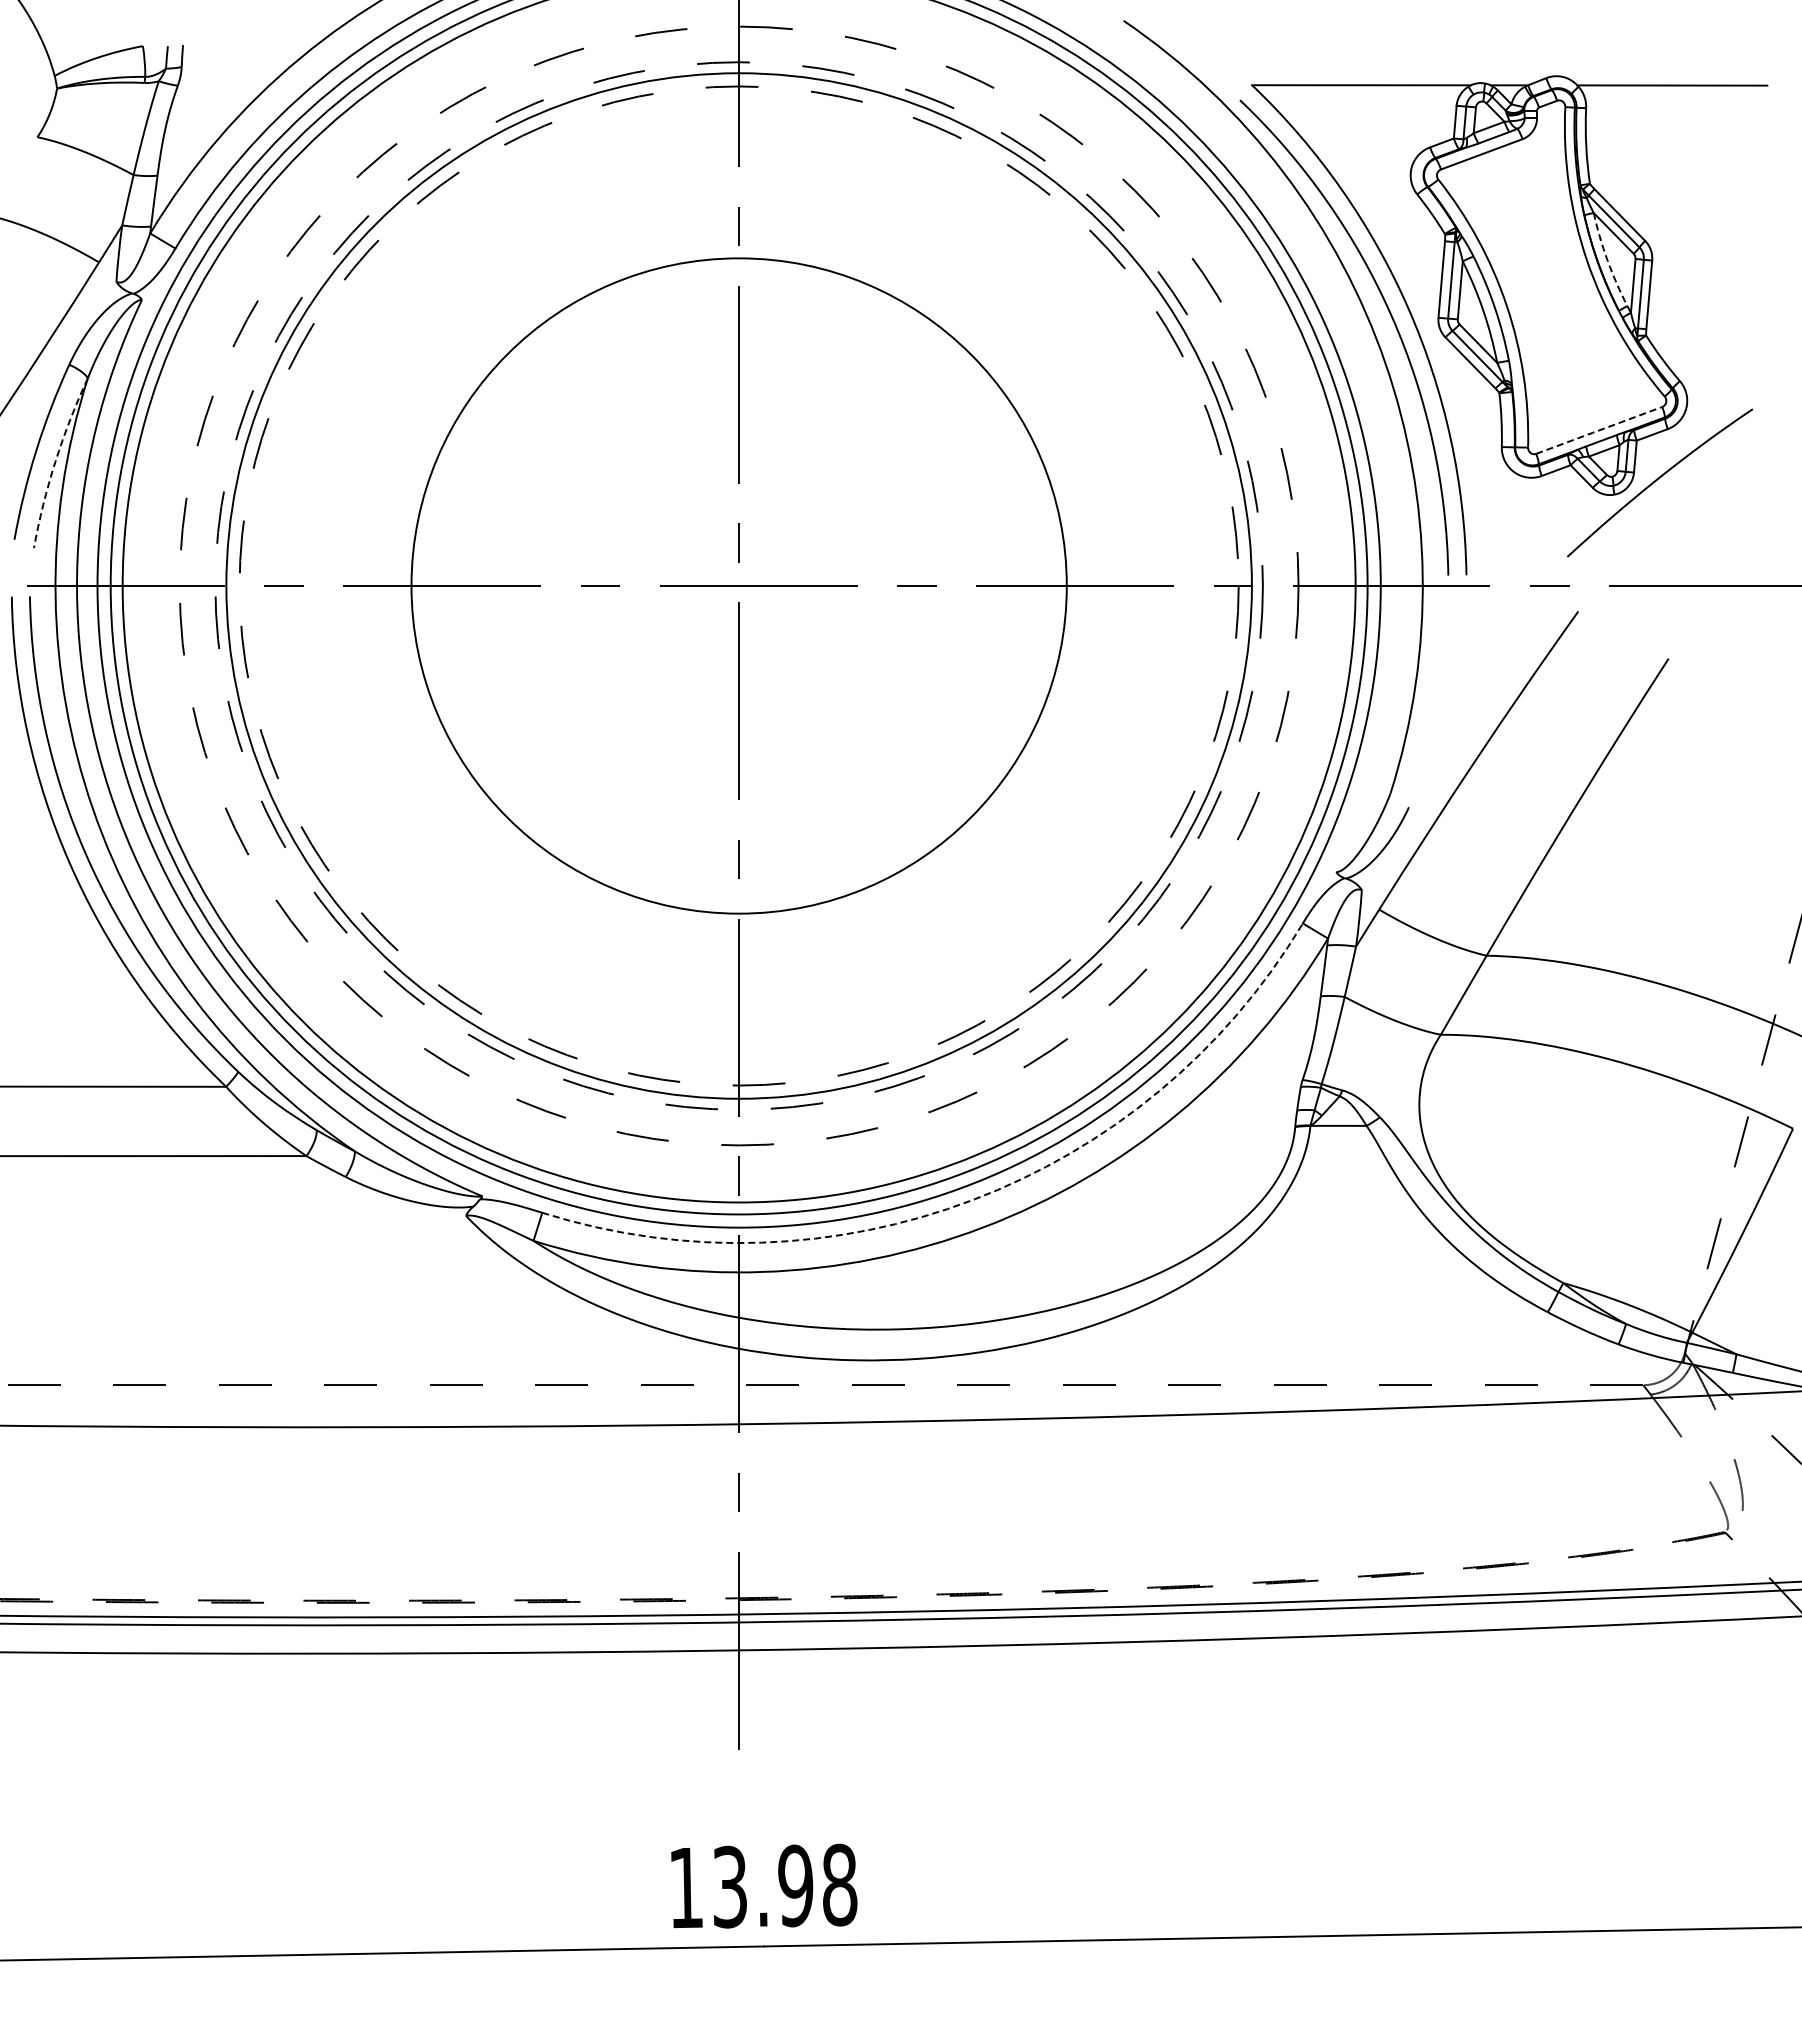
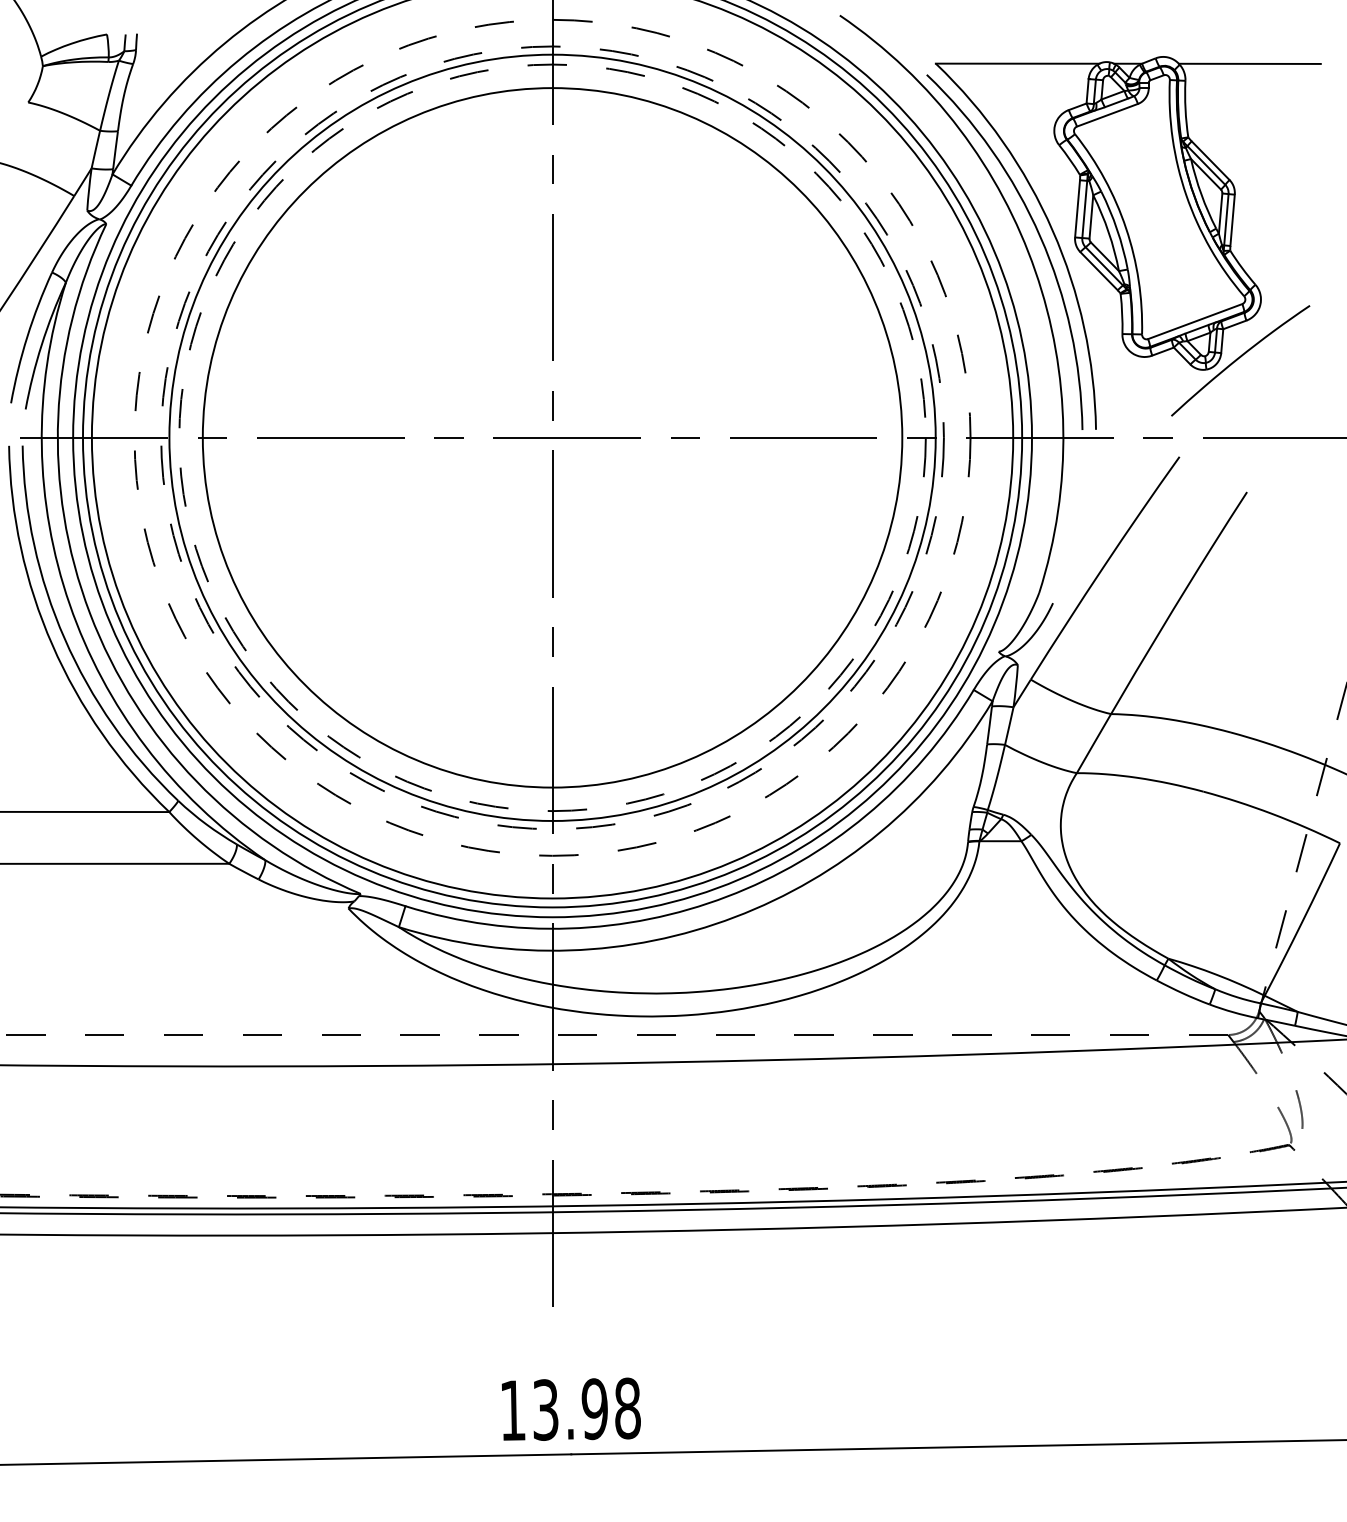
arc: (1607, 260) -> (1201, 194), dashed -> solid
line: (1599, 430) -> (1195, 321), dashed -> solid
arc: (55, 461) -> (41, 344), dashed -> solid
circle: (739, 585) -> (552, 437), size x1.43
arc: (972, 1200) -> (726, 896), dashed -> solid

